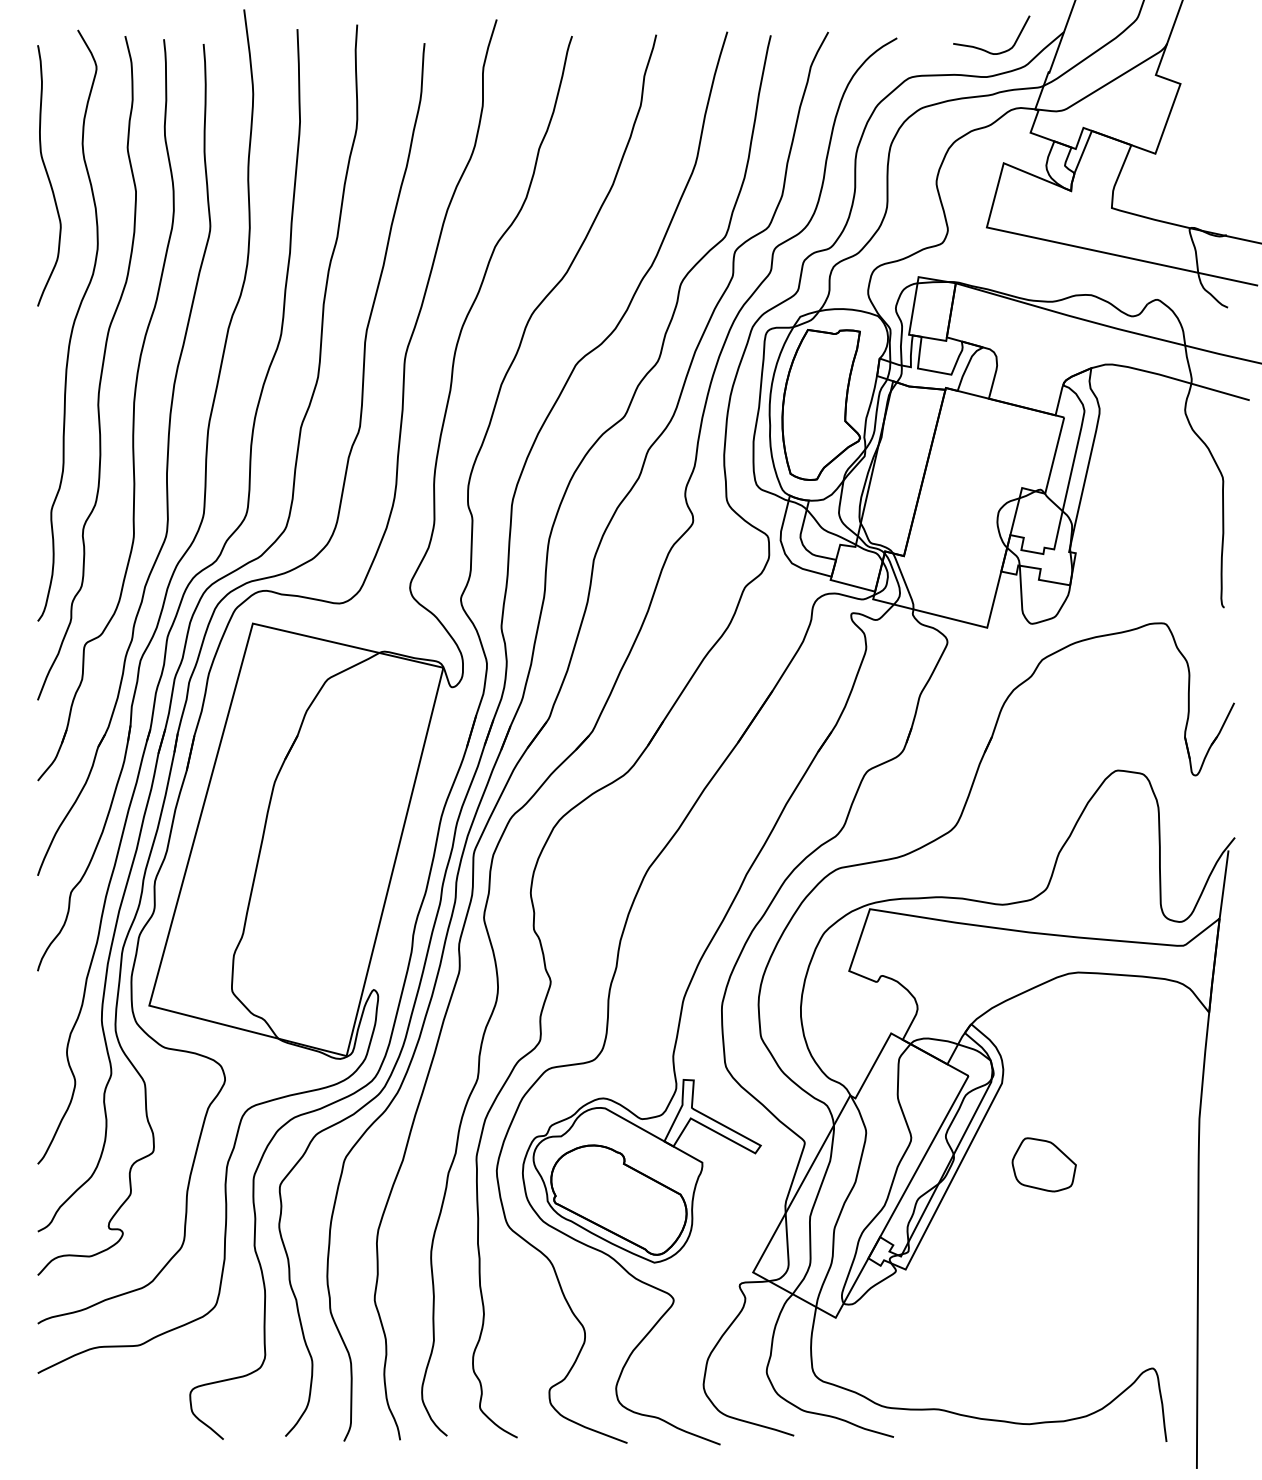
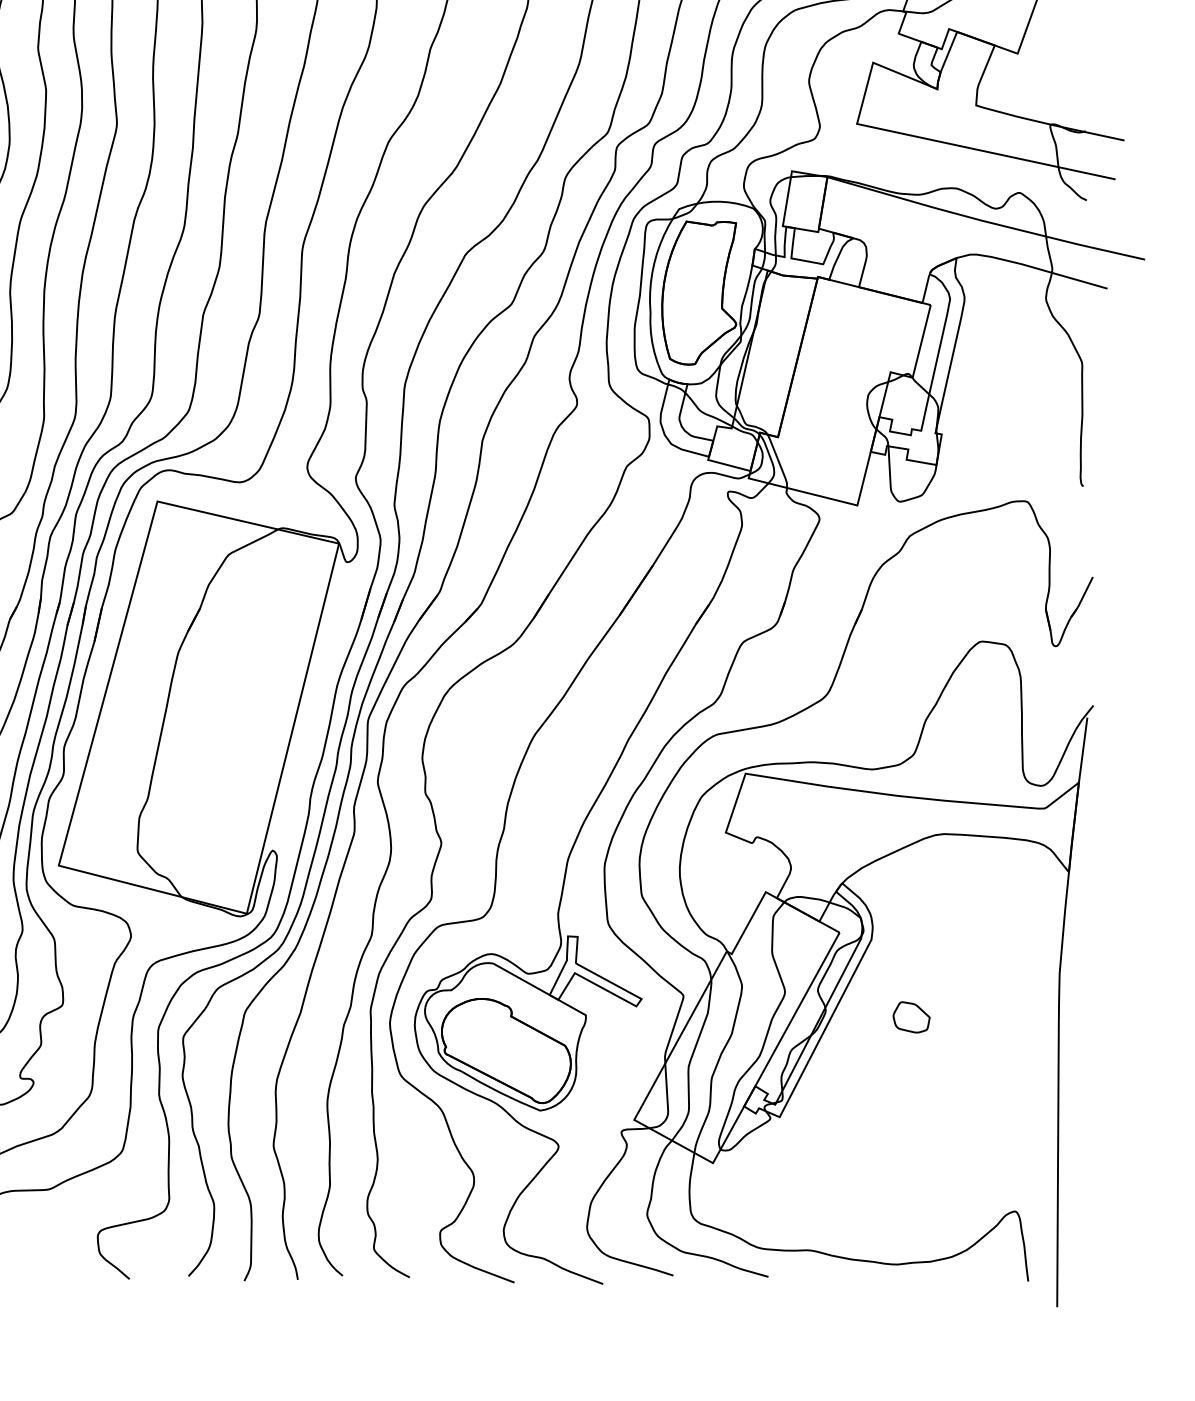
part: (1043, 1164) -> (911, 1017), size x0.6

